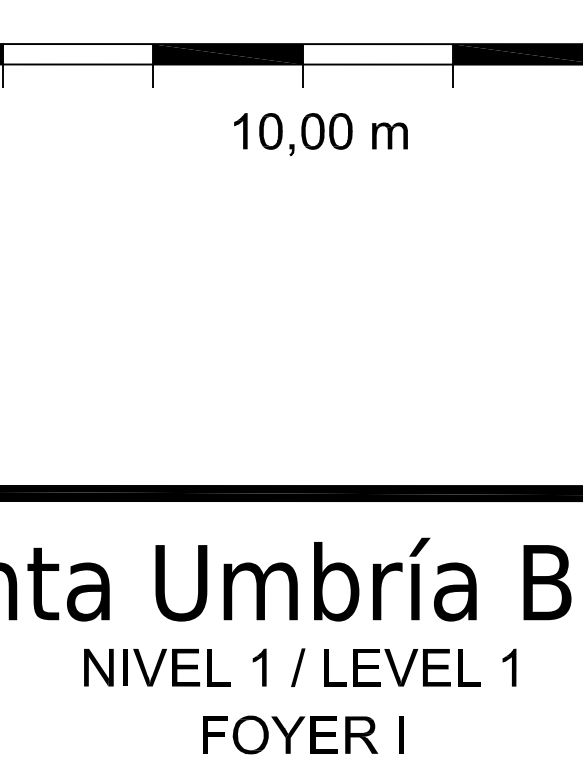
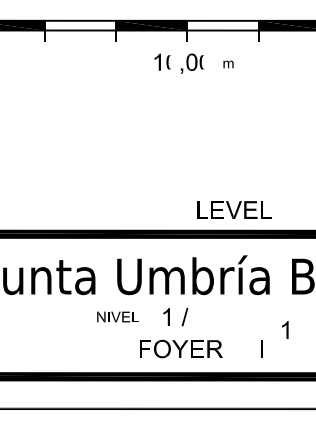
fill: (271, 131) -> (172, 62), removed
fill: (341, 131) -> (205, 62), removed
part: (389, 136) -> (228, 64), size x0.6
part: (156, 666) -> (117, 316), size x0.6
part: (402, 666) -> (234, 209), moved
part: (509, 666) -> (285, 329), moved
line: (400, 733) -> (261, 348), moved

